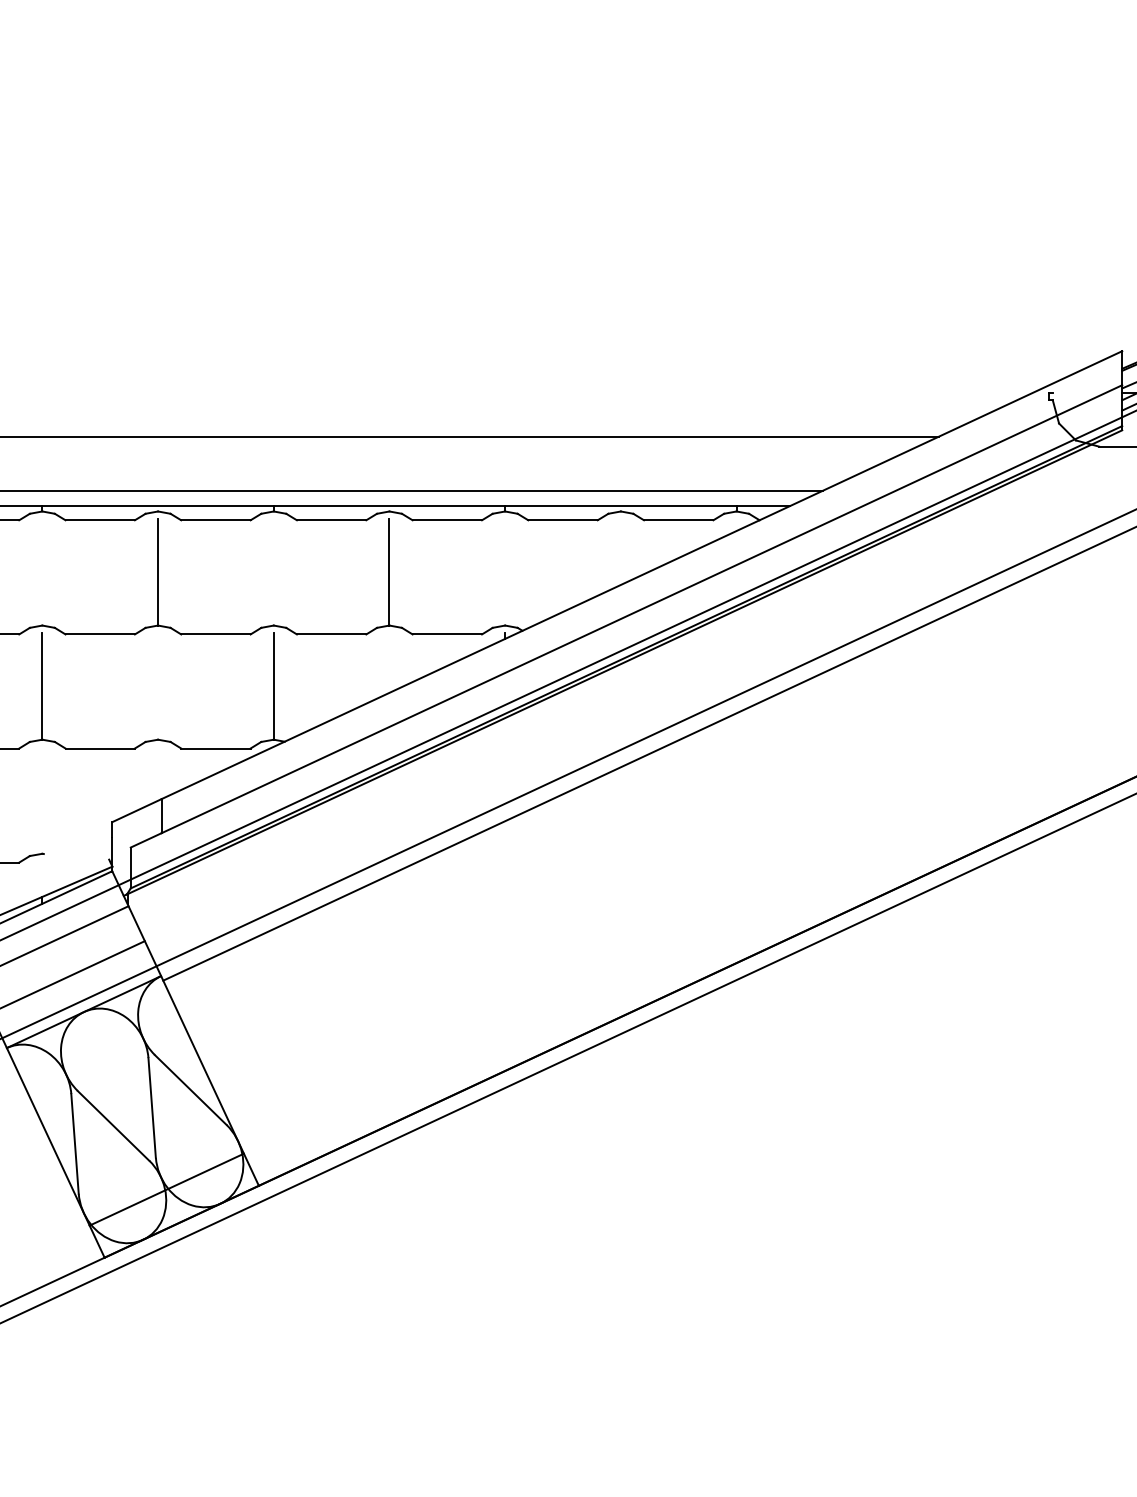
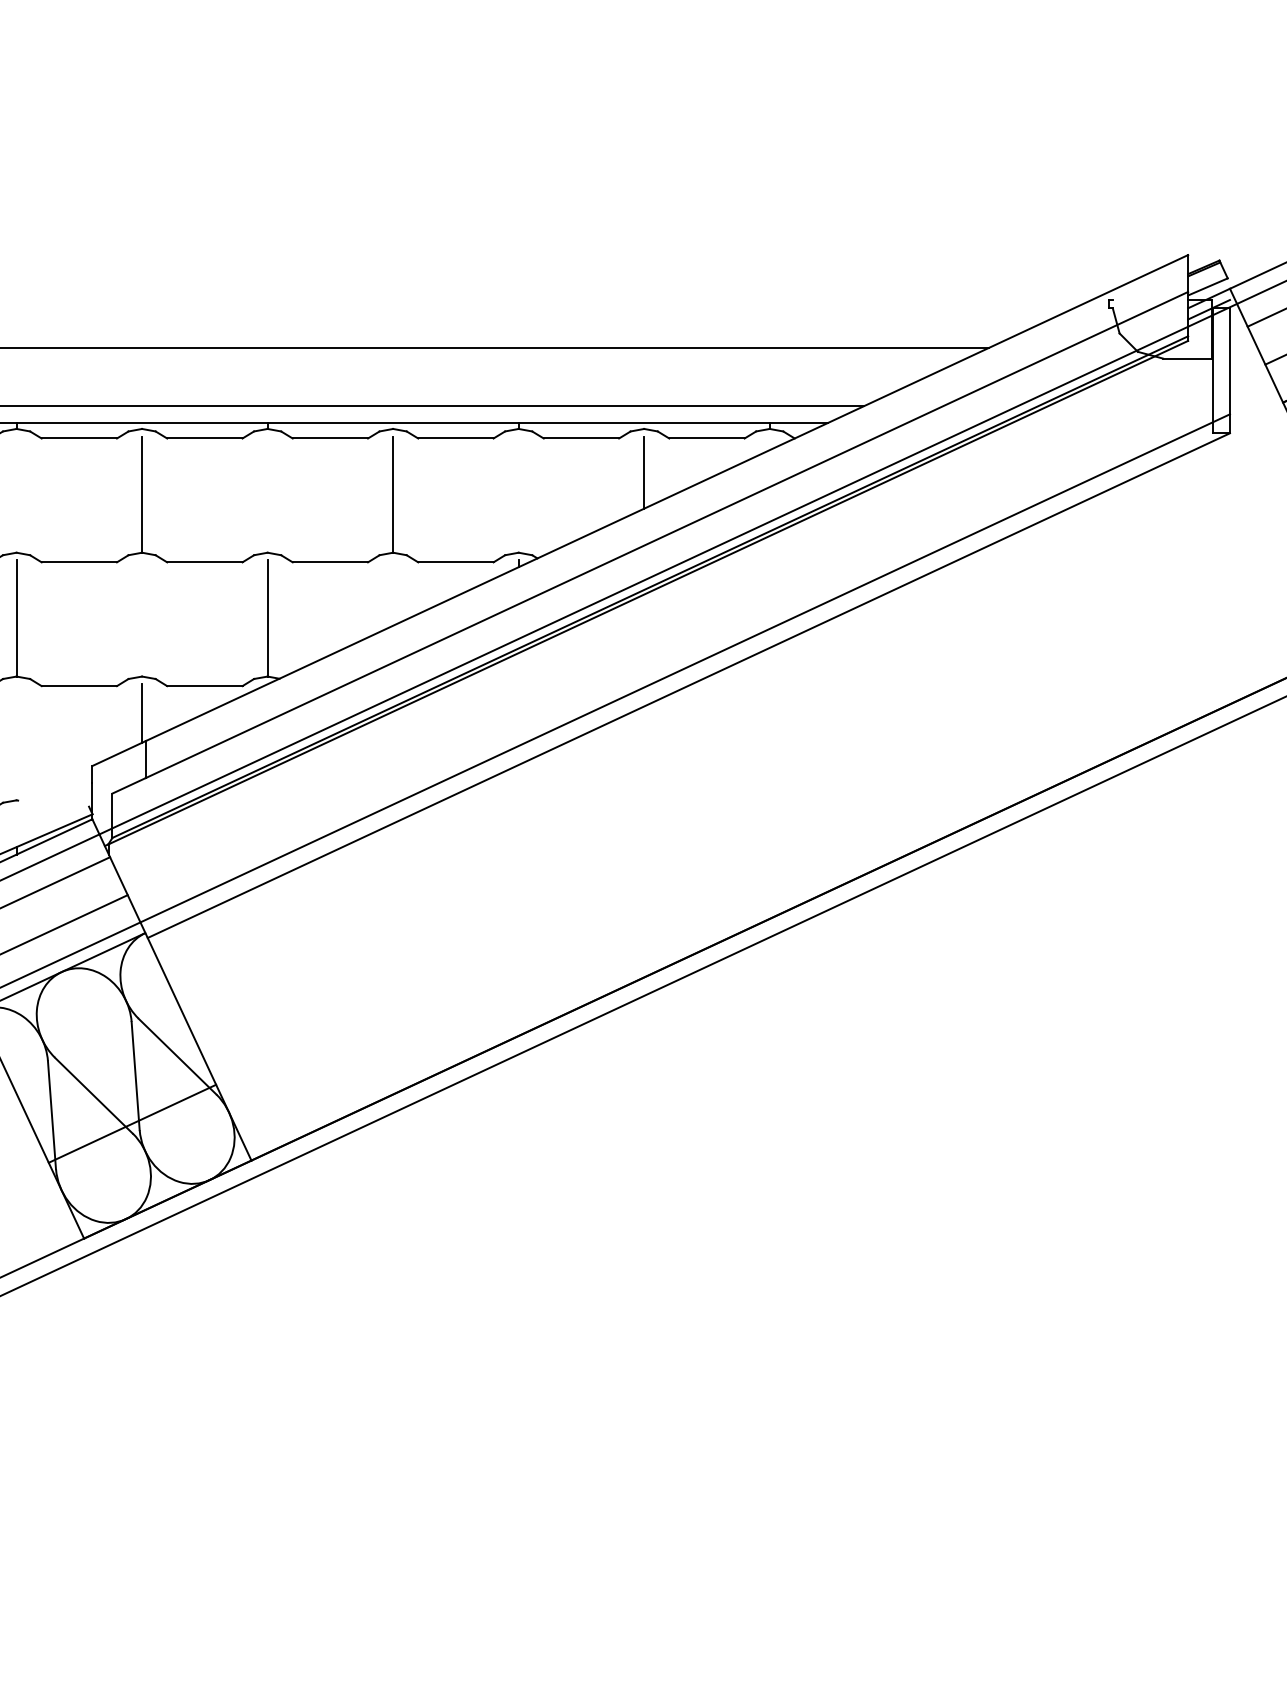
line: (621, 551) -> (644, 472), added
line: (158, 773) -> (142, 713), added
line: (166, 1189) -> (132, 1123), moved

